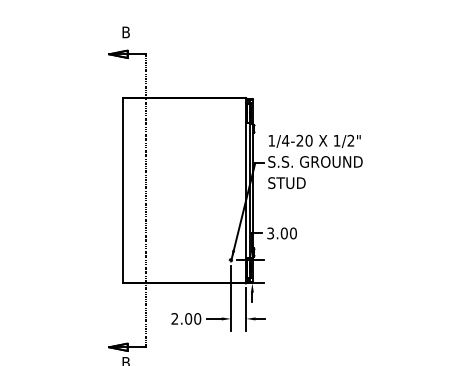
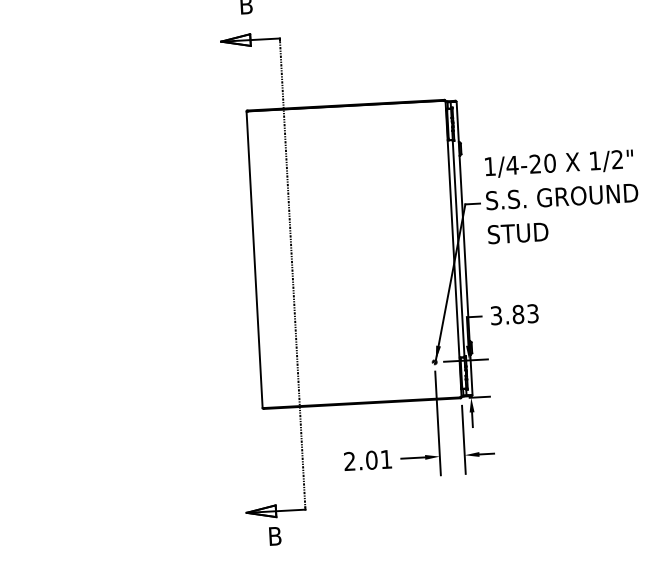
text: (288, 233) -> (525, 314), 3.00 -> 3.83
text: (197, 318) -> (386, 458), 2.00 -> 2.01

